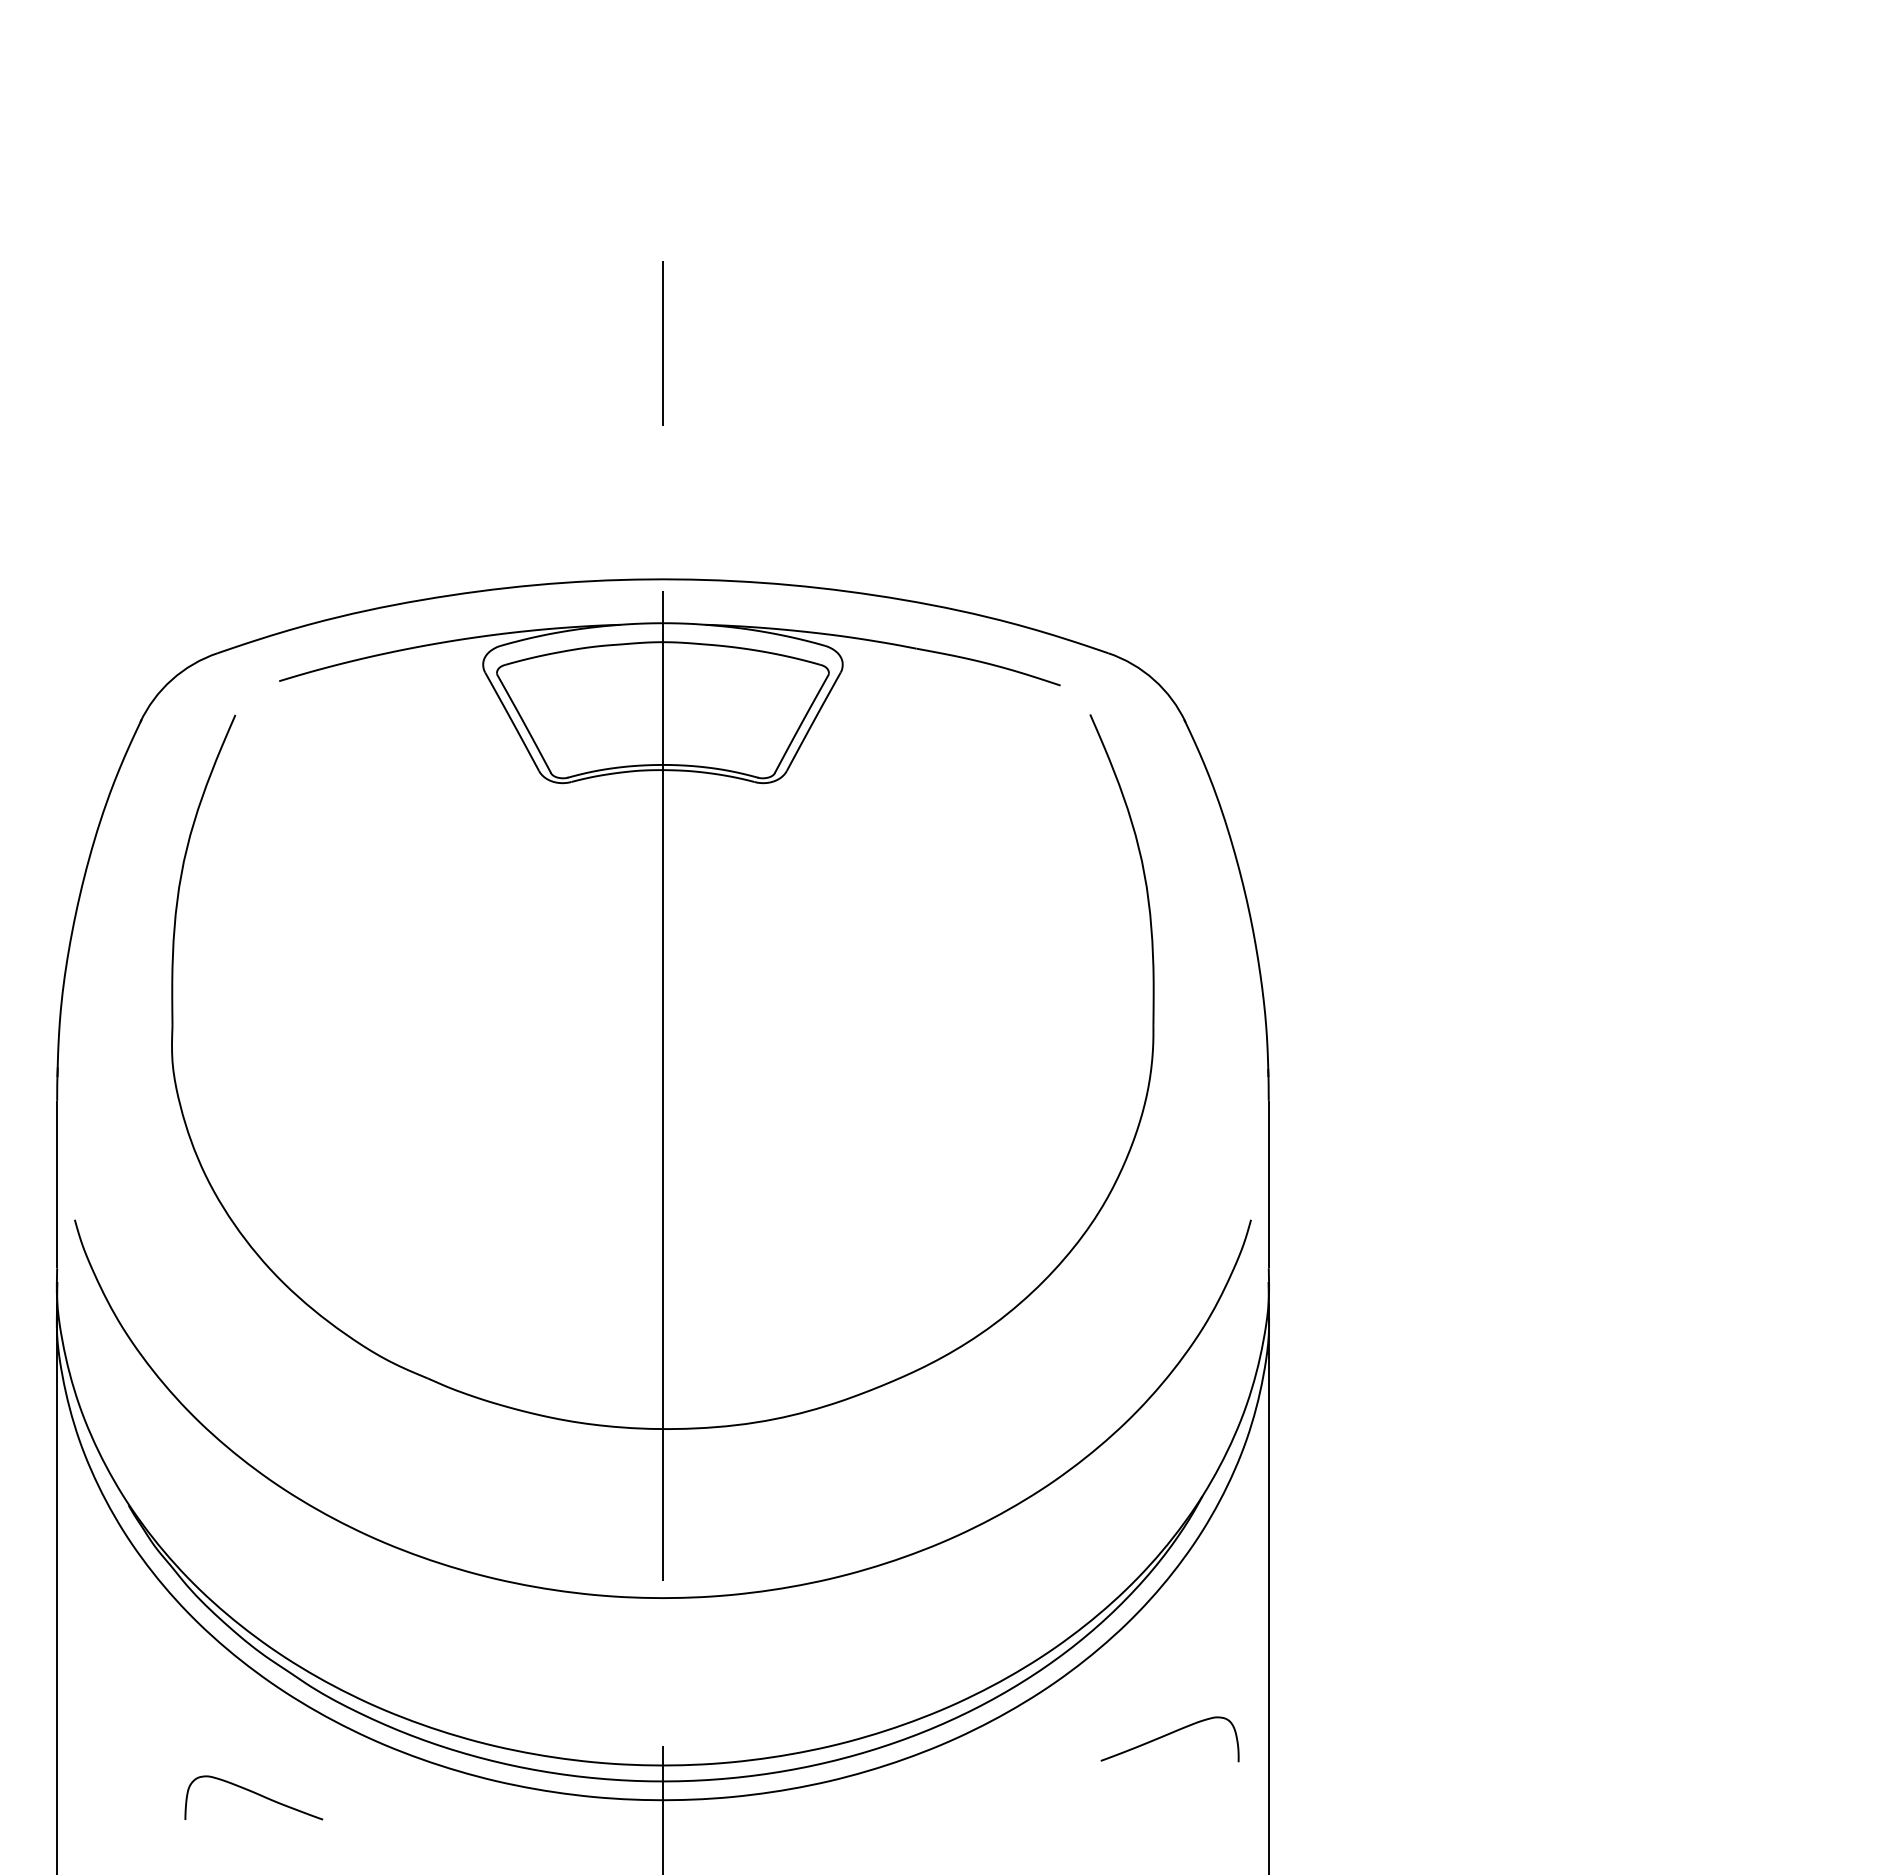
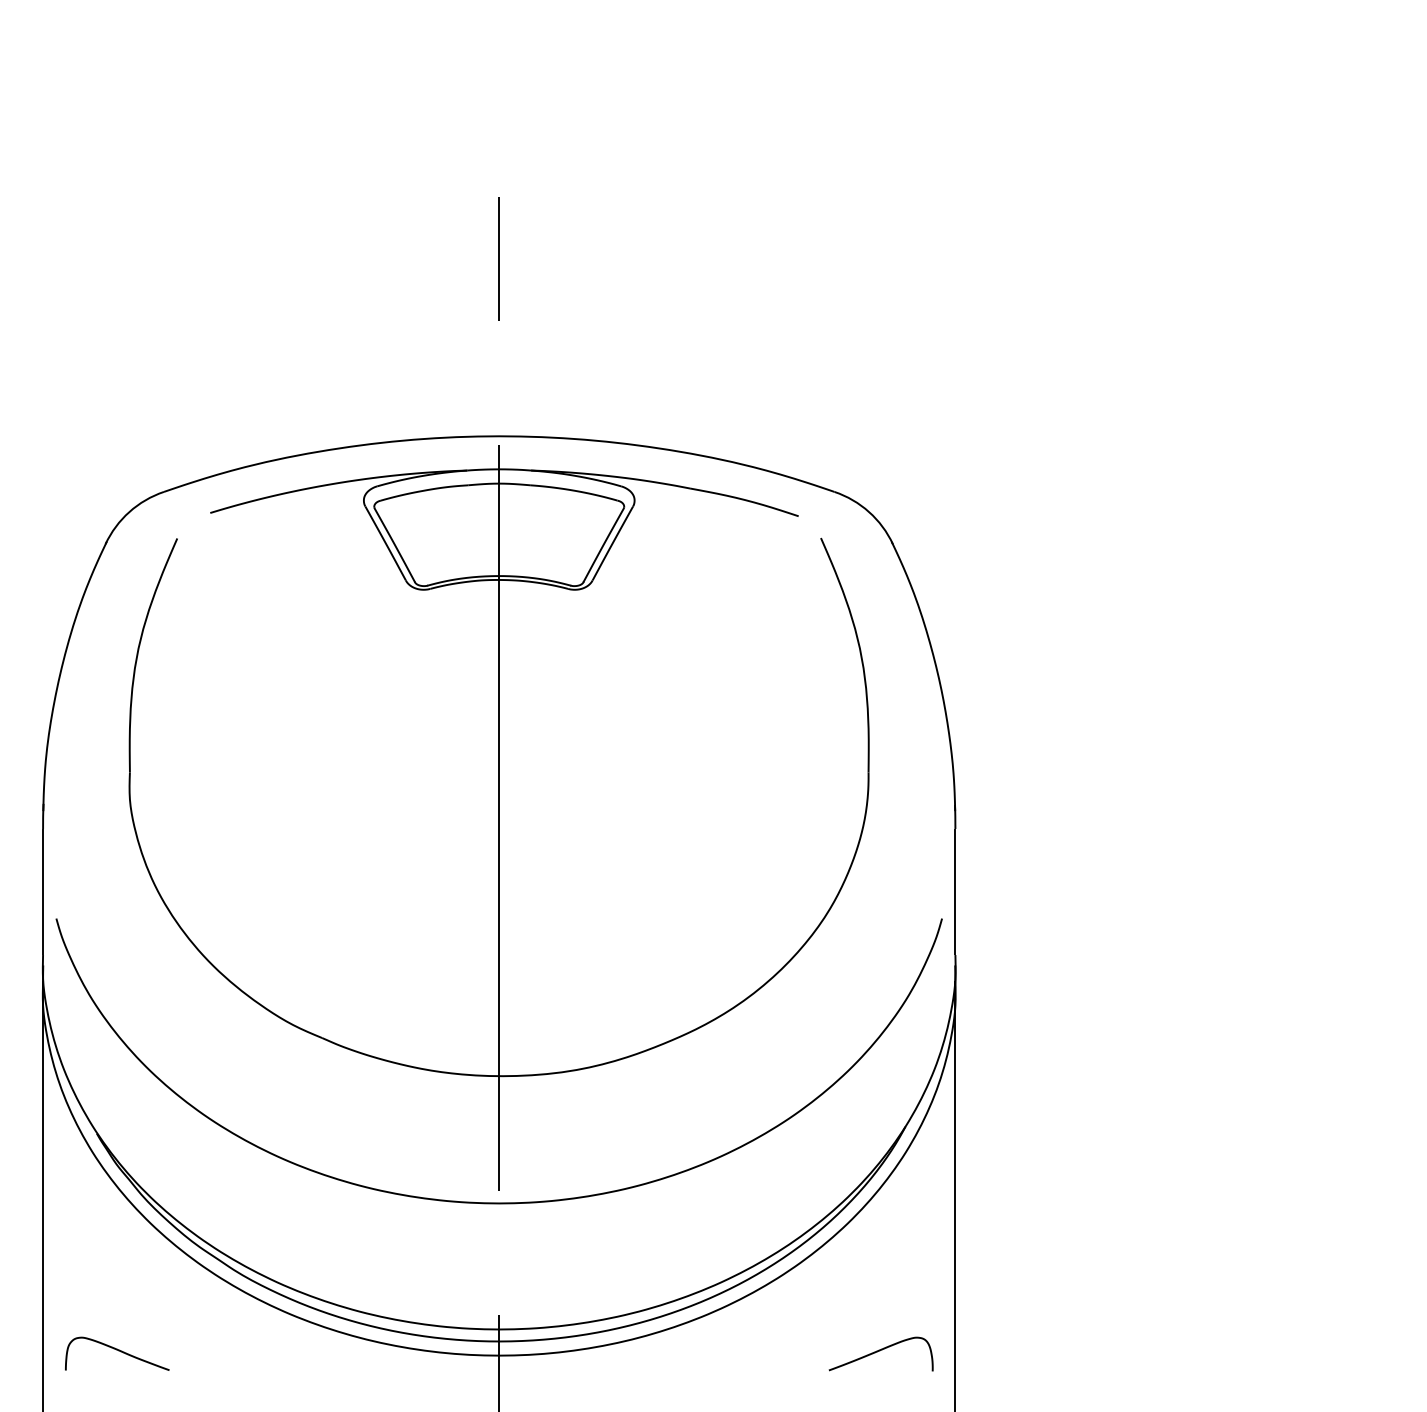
curve: (1168, 1735) -> (879, 1351), moved
curve: (255, 1794) -> (118, 1351), moved

